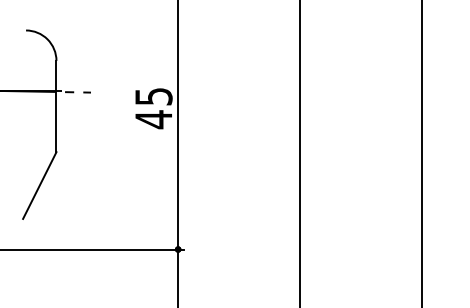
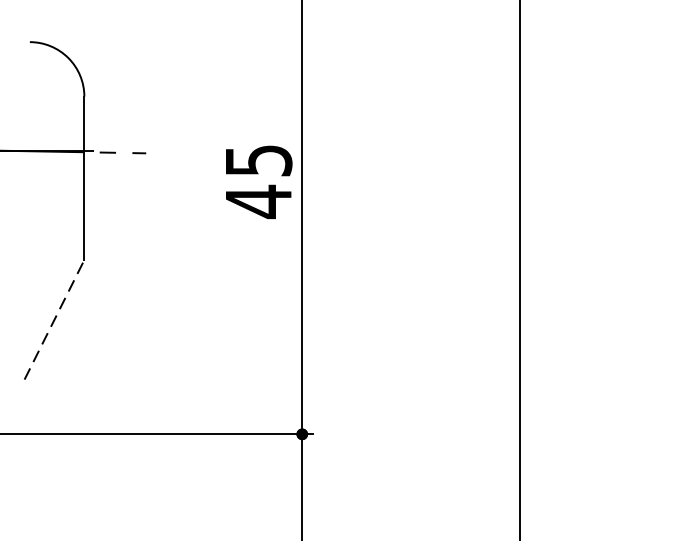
line: (40, 185) -> (55, 319), solid -> dashed

